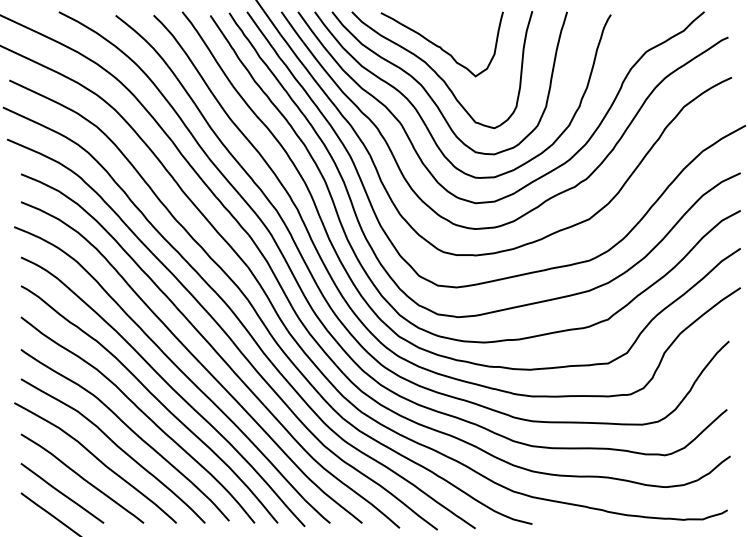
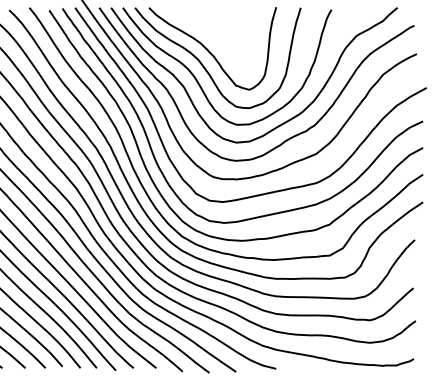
curve: (440, 46) -> (211, 32), removed

